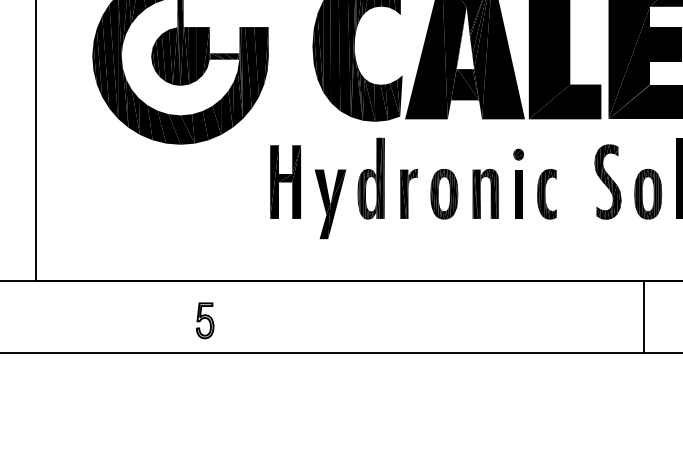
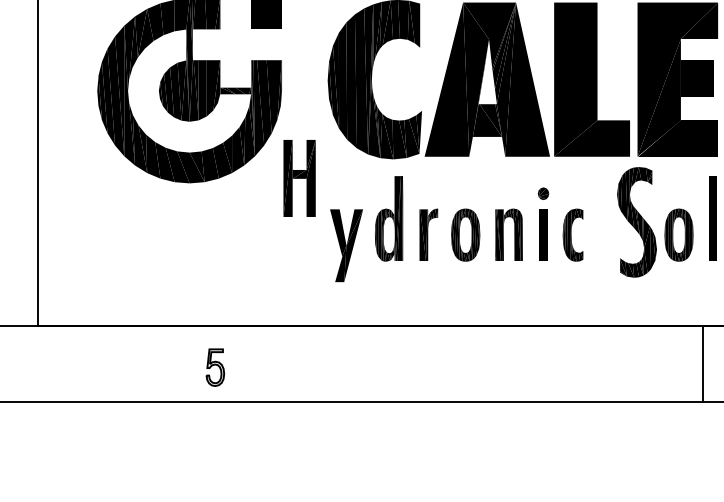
part: (285, 182) -> (299, 178), moved
part: (607, 182) -> (636, 222), size x1.4
line: (644, 316) -> (703, 363), moved

